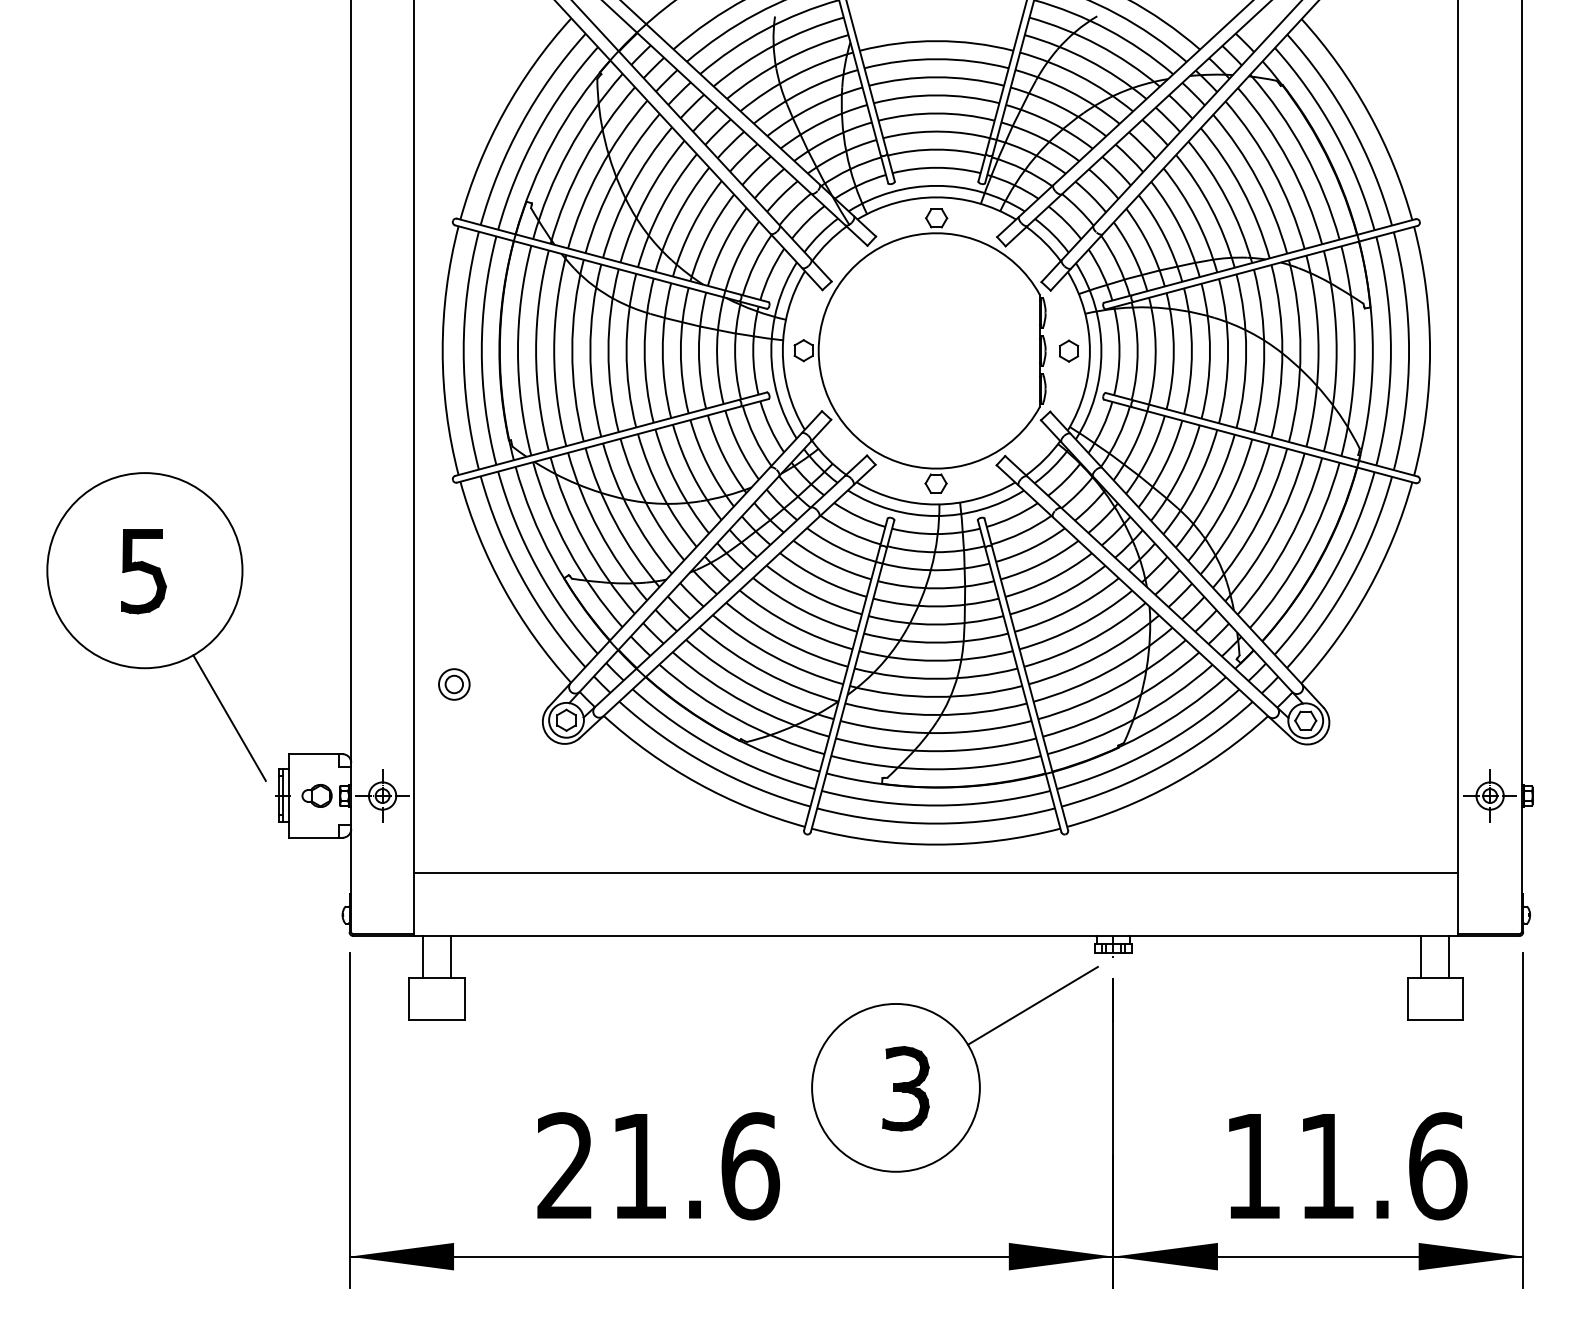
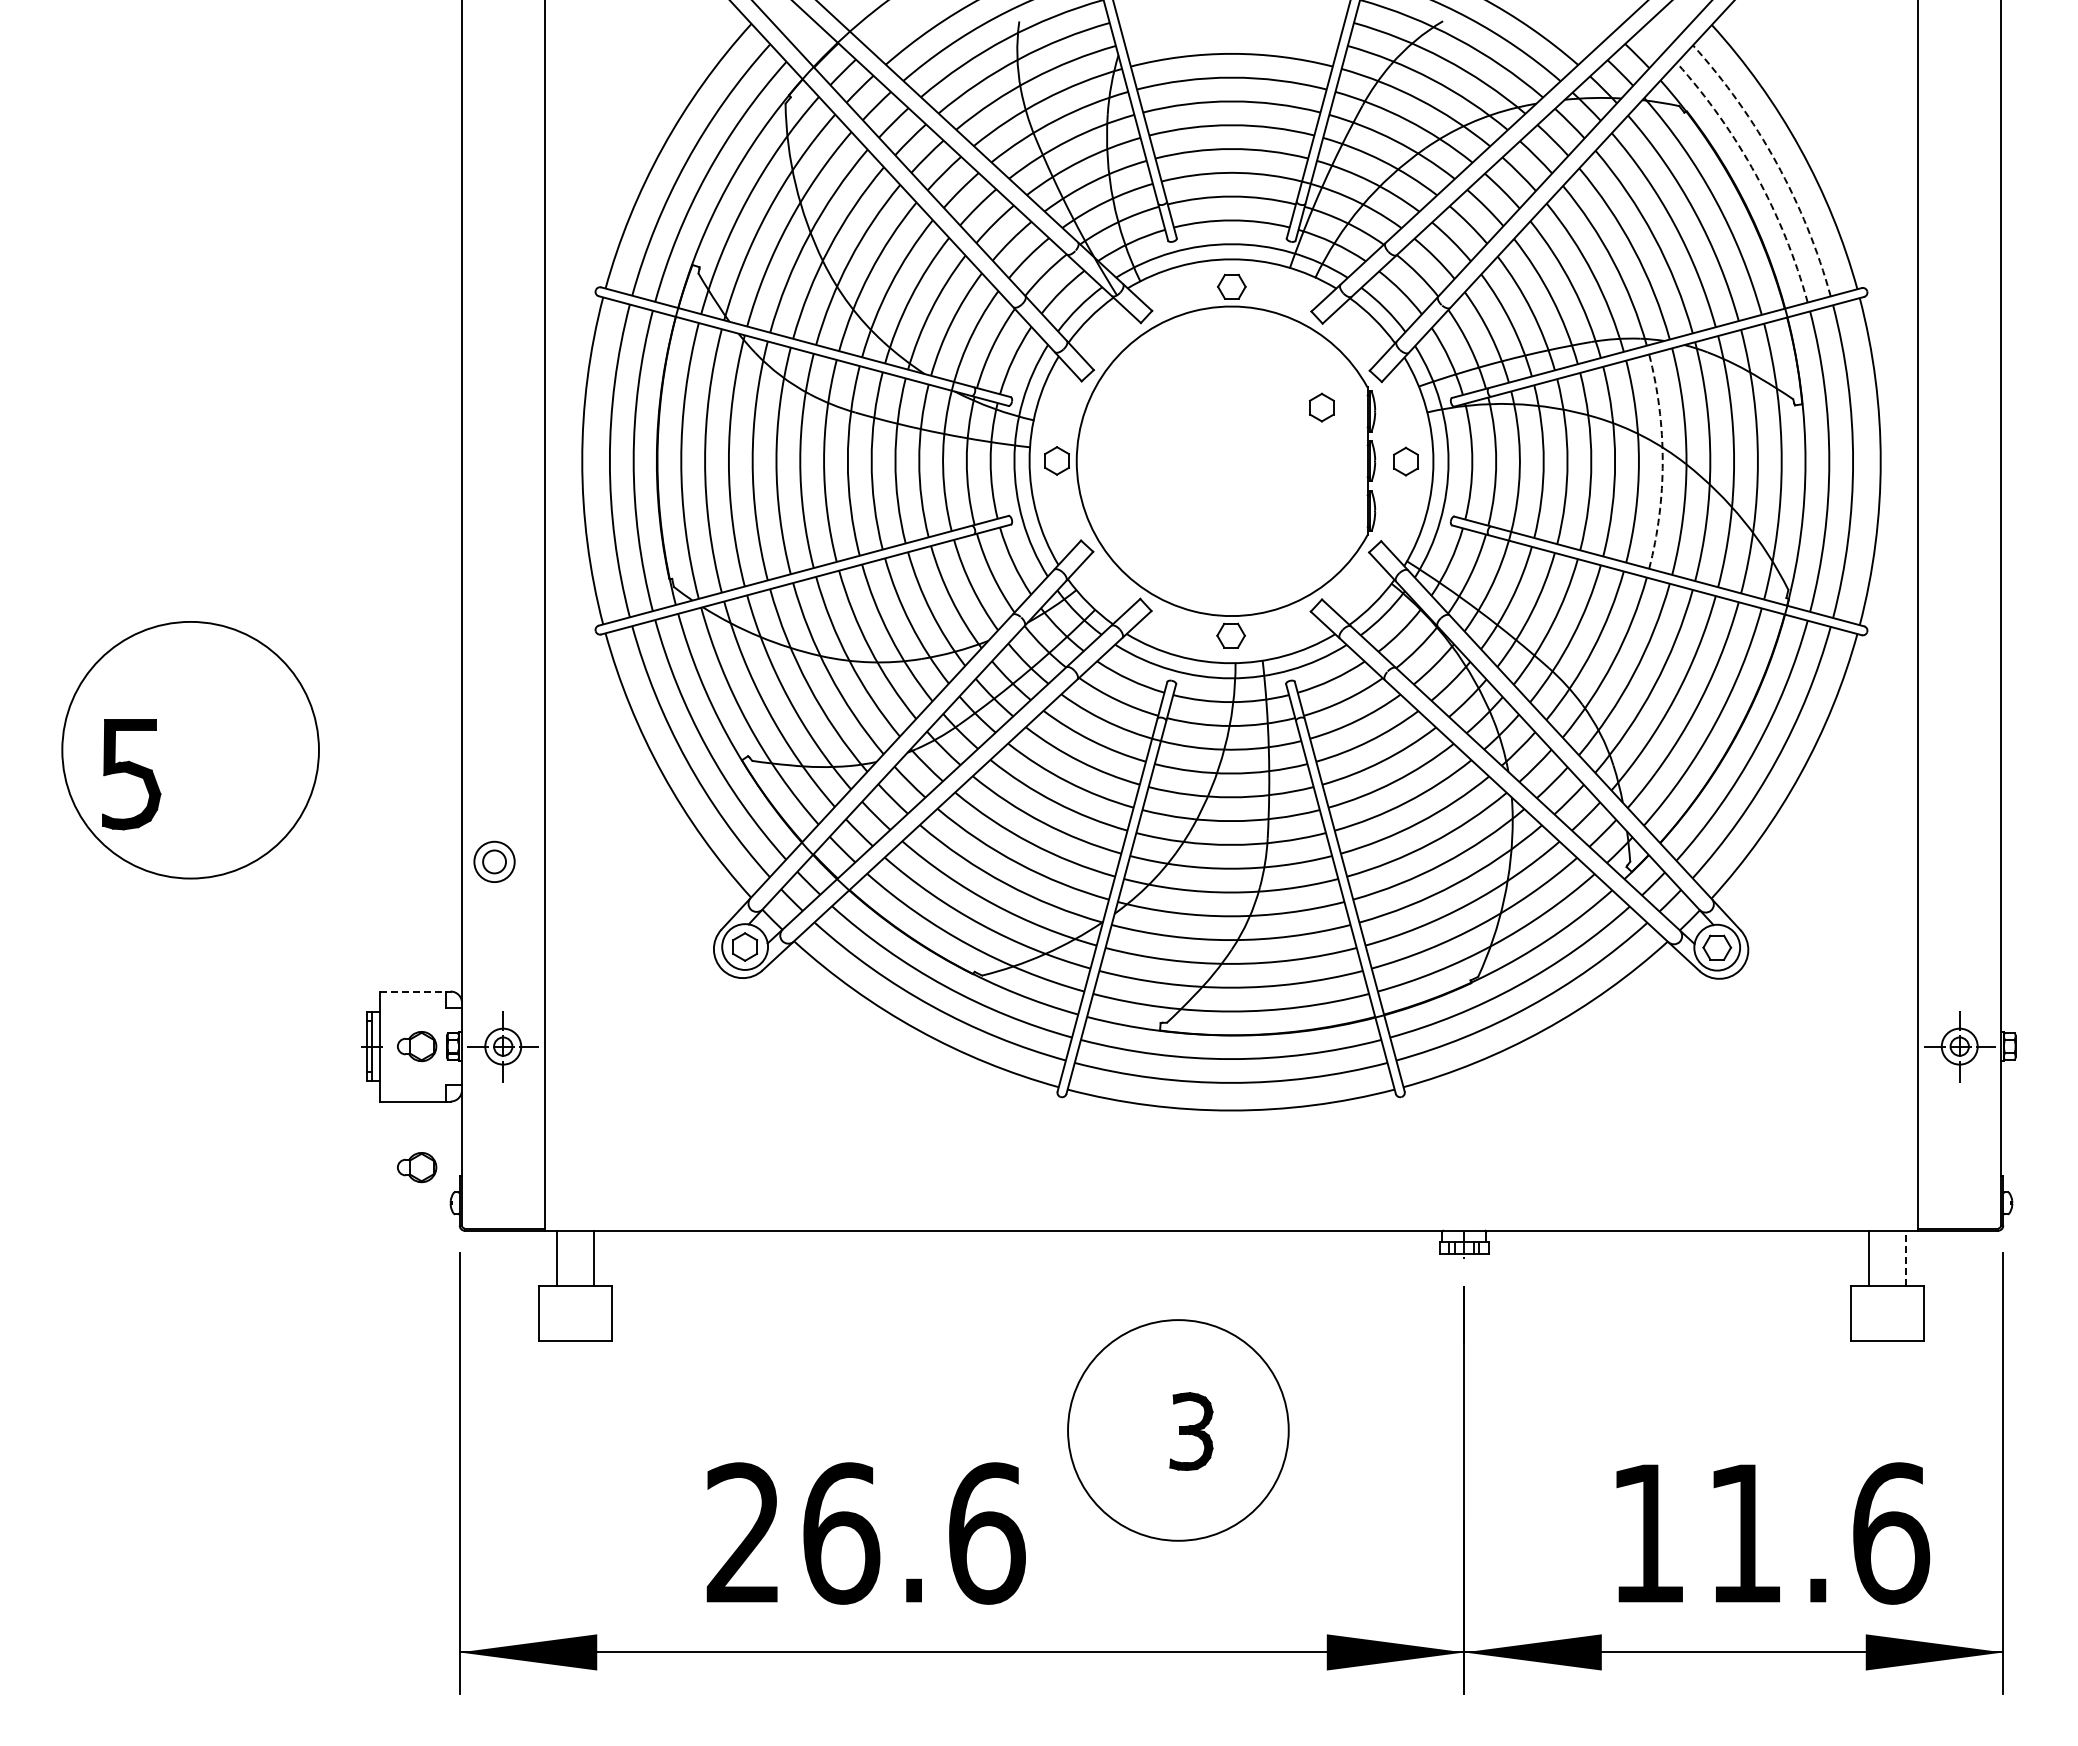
arc: (1350, 123) -> (1776, 162), solid -> dashed
arc: (1335, 133) -> (1756, 175), solid -> dashed
part: (1004, 310) -> (1321, 407), added
arc: (1264, 351) -> (1662, 461), solid -> dashed
part: (144, 571) -> (131, 774), moved
part: (454, 684) -> (494, 861), moved
line: (229, 717) -> (301, 943), removed
line: (314, 754) -> (413, 991), solid -> dashed
line: (936, 873) -> (1231, 1148), removed
part: (317, 887) -> (417, 1167), added
line: (1449, 956) -> (1906, 1257), solid -> dashed
line: (1032, 1005) -> (1358, 1322), removed
part: (905, 1088) -> (1191, 1431), size x0.7
text: (639, 1166) -> (841, 1533), 21.6 -> 26.6

